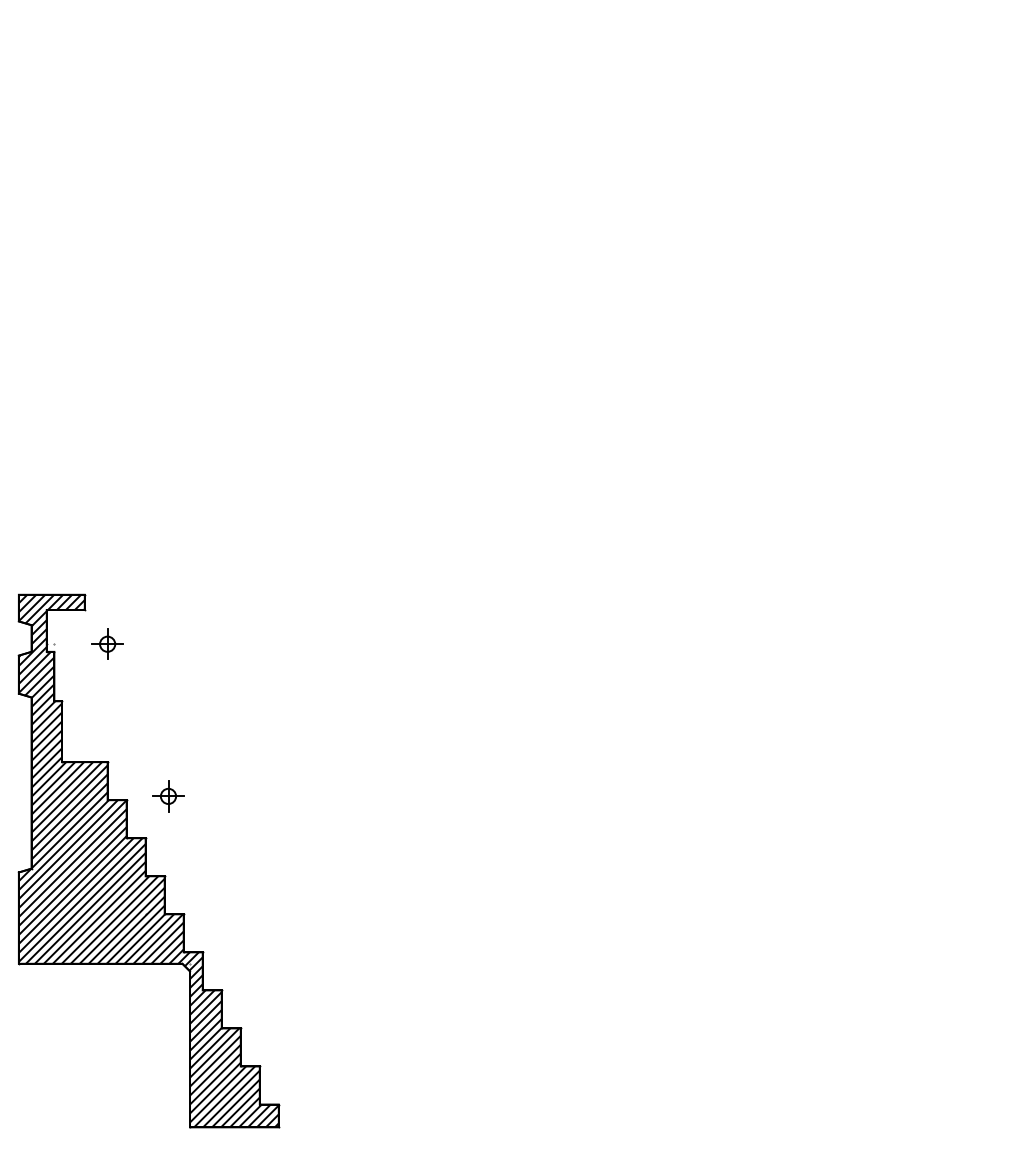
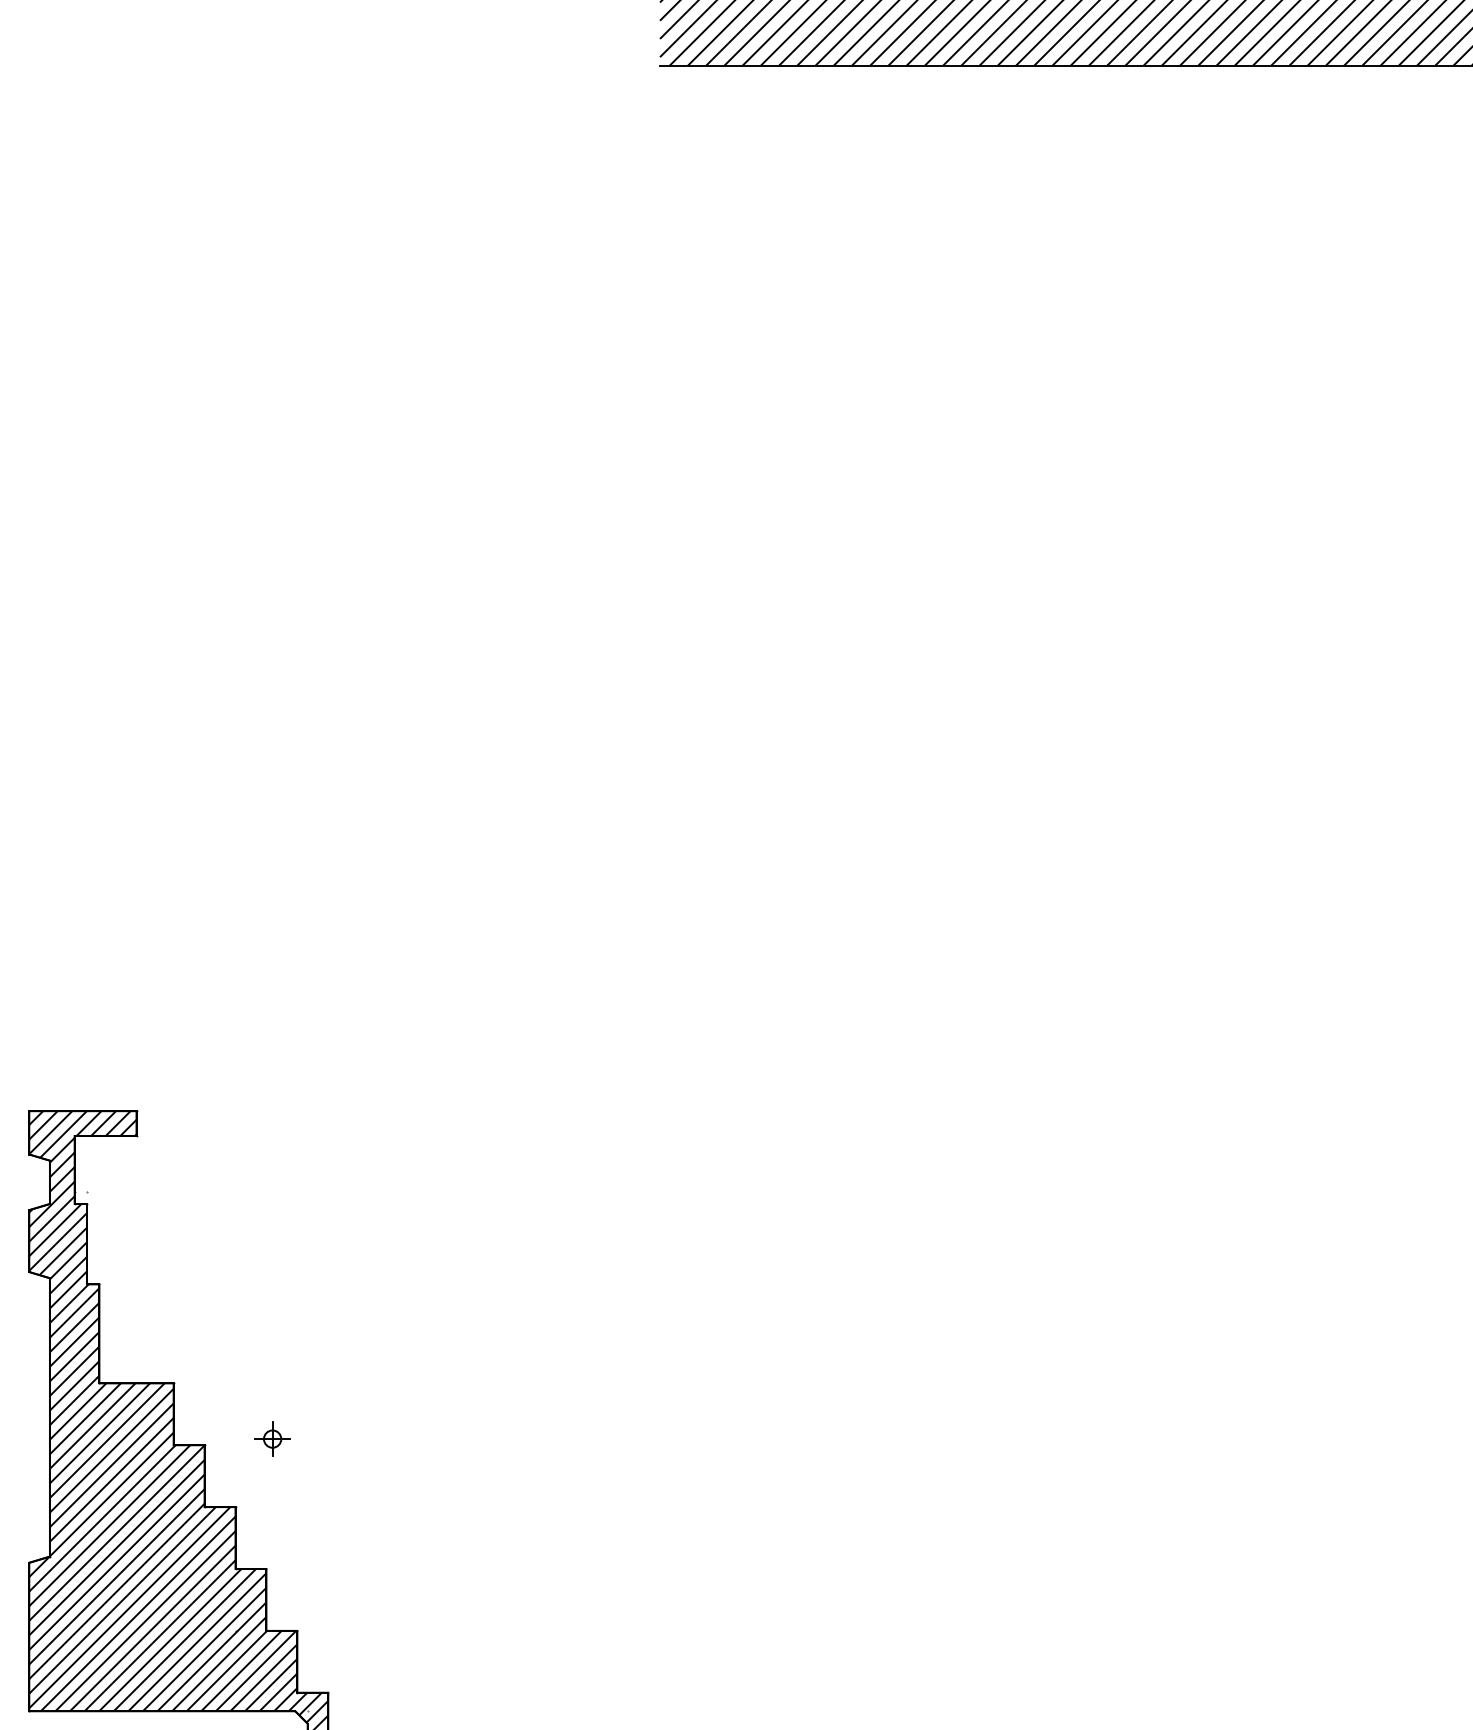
part: (107, 643) -> (173, 1190), removed
part: (168, 796) -> (272, 1439), size x0.7

